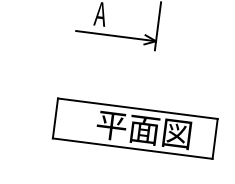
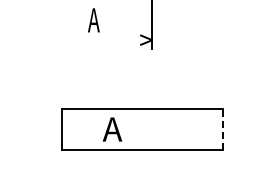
line: (115, 36) -> (111, 40), removed
text: (142, 129) -> (150, 129), 平面図 -> A
line: (215, 138) -> (223, 129), solid -> dashed

